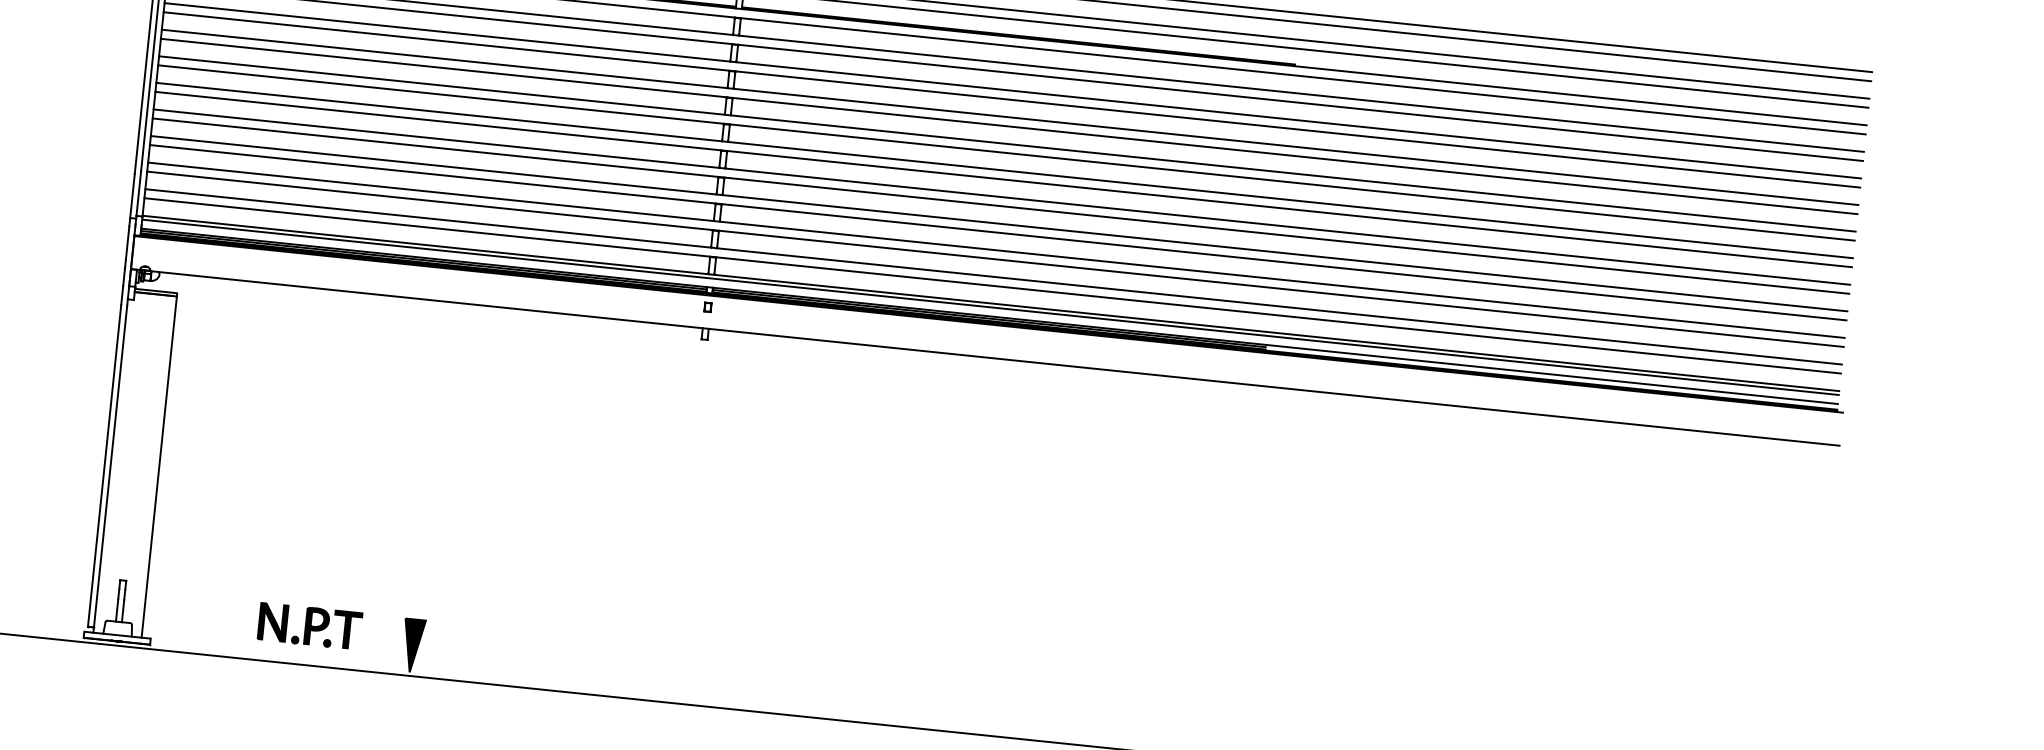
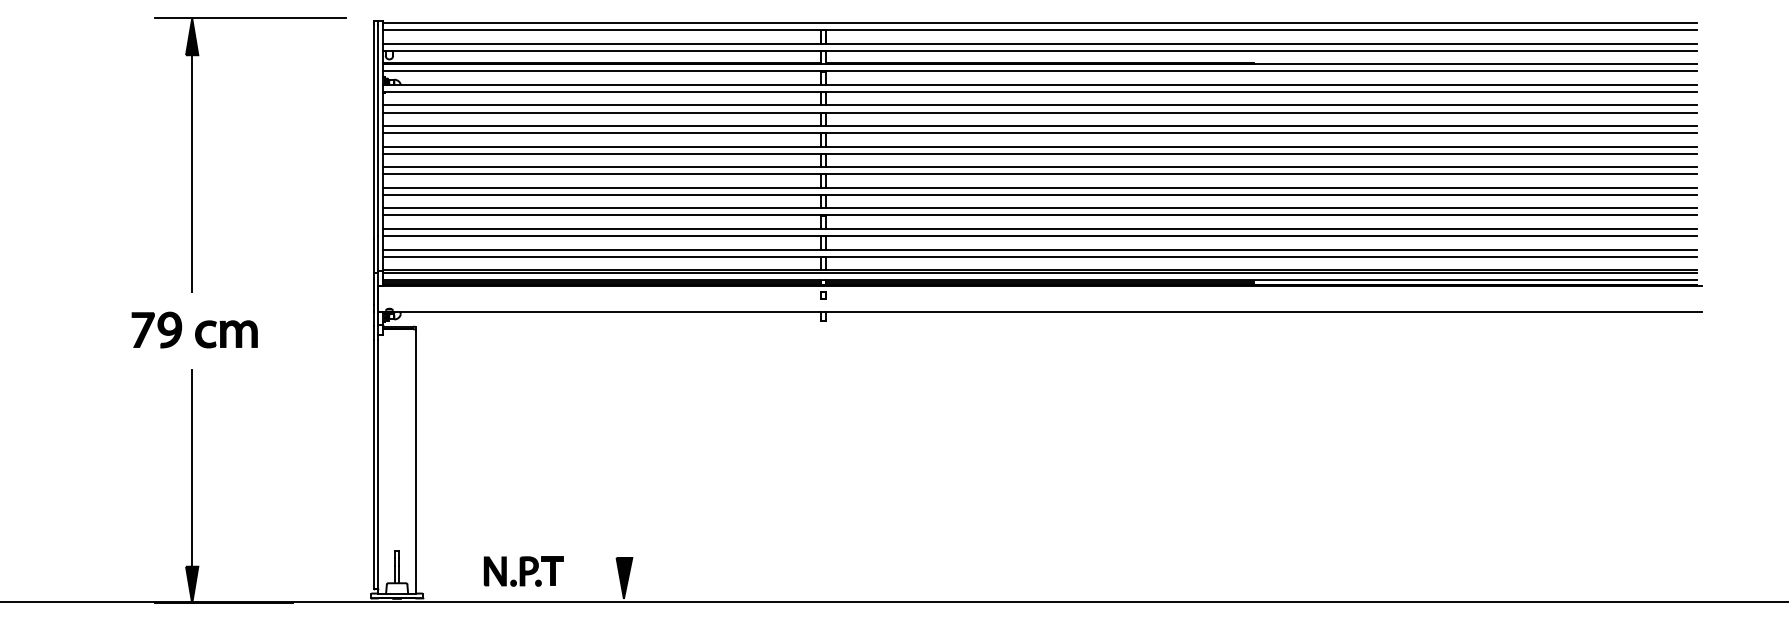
part: (309, 626) -> (523, 571), moved

